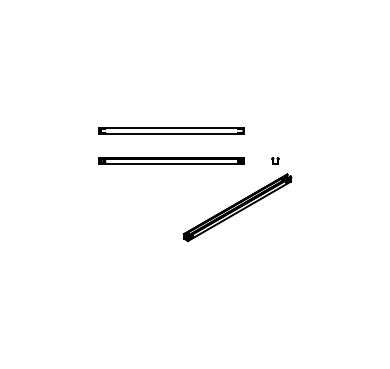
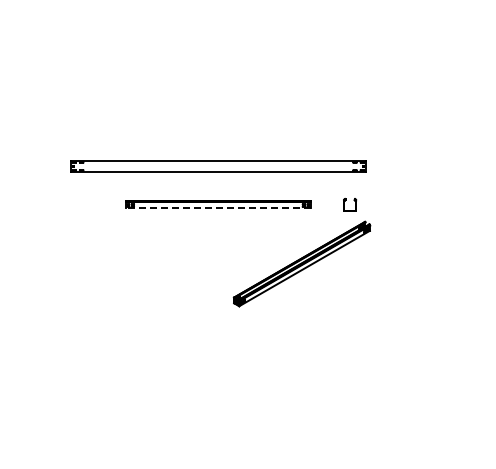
part: (171, 130) -> (218, 166), size x1.6
part: (275, 160) -> (350, 204), size x1.6
line: (170, 164) -> (217, 208), solid -> dashed

